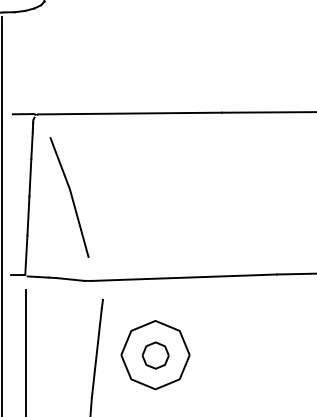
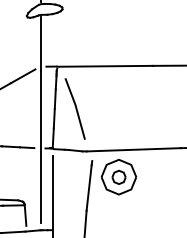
part: (154, 355) -> (118, 177), moved

